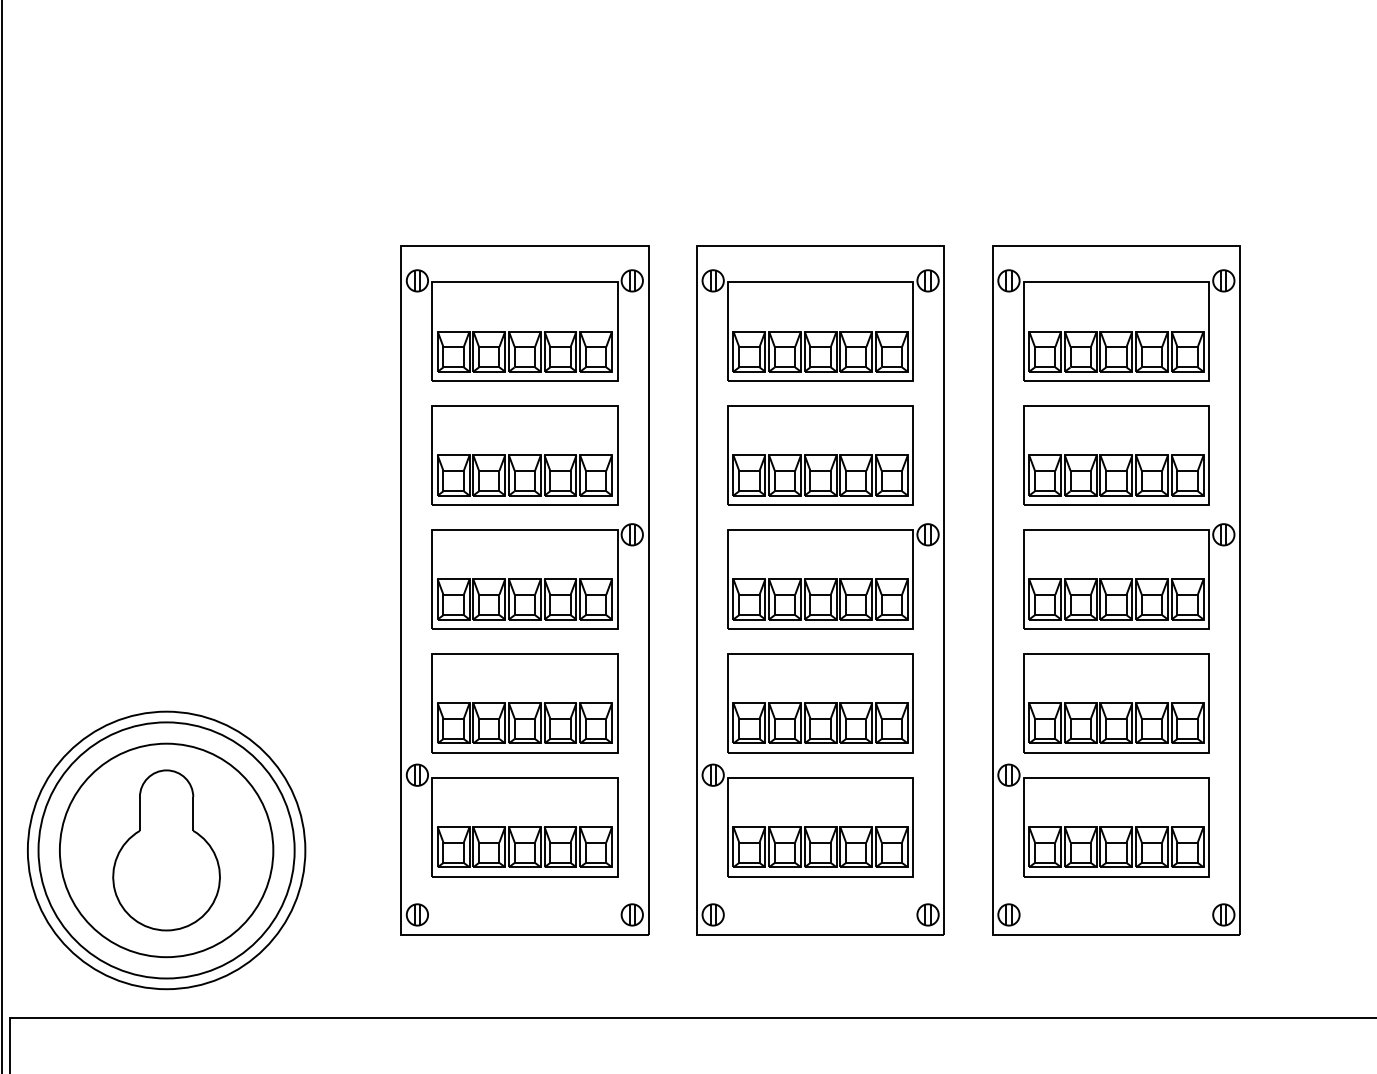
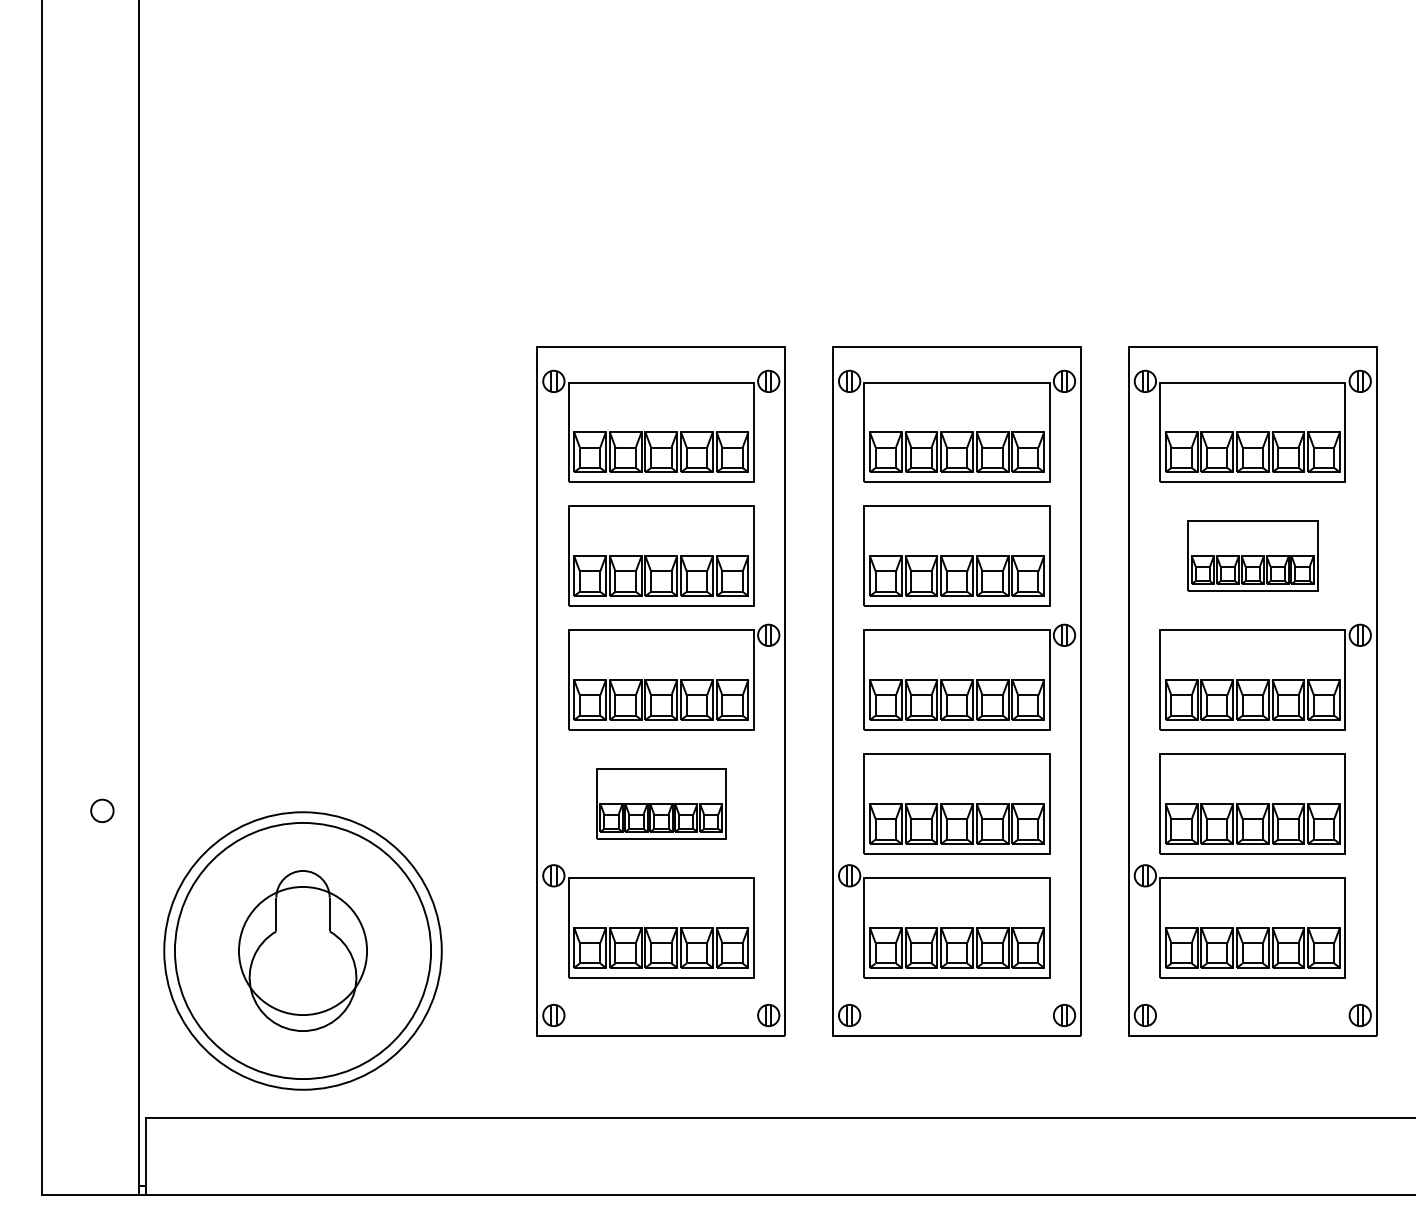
part: (1116, 454) -> (1252, 555), size x0.7
part: (525, 702) -> (661, 803), size x0.7
circle: (166, 849) -> (302, 950), size x0.6

